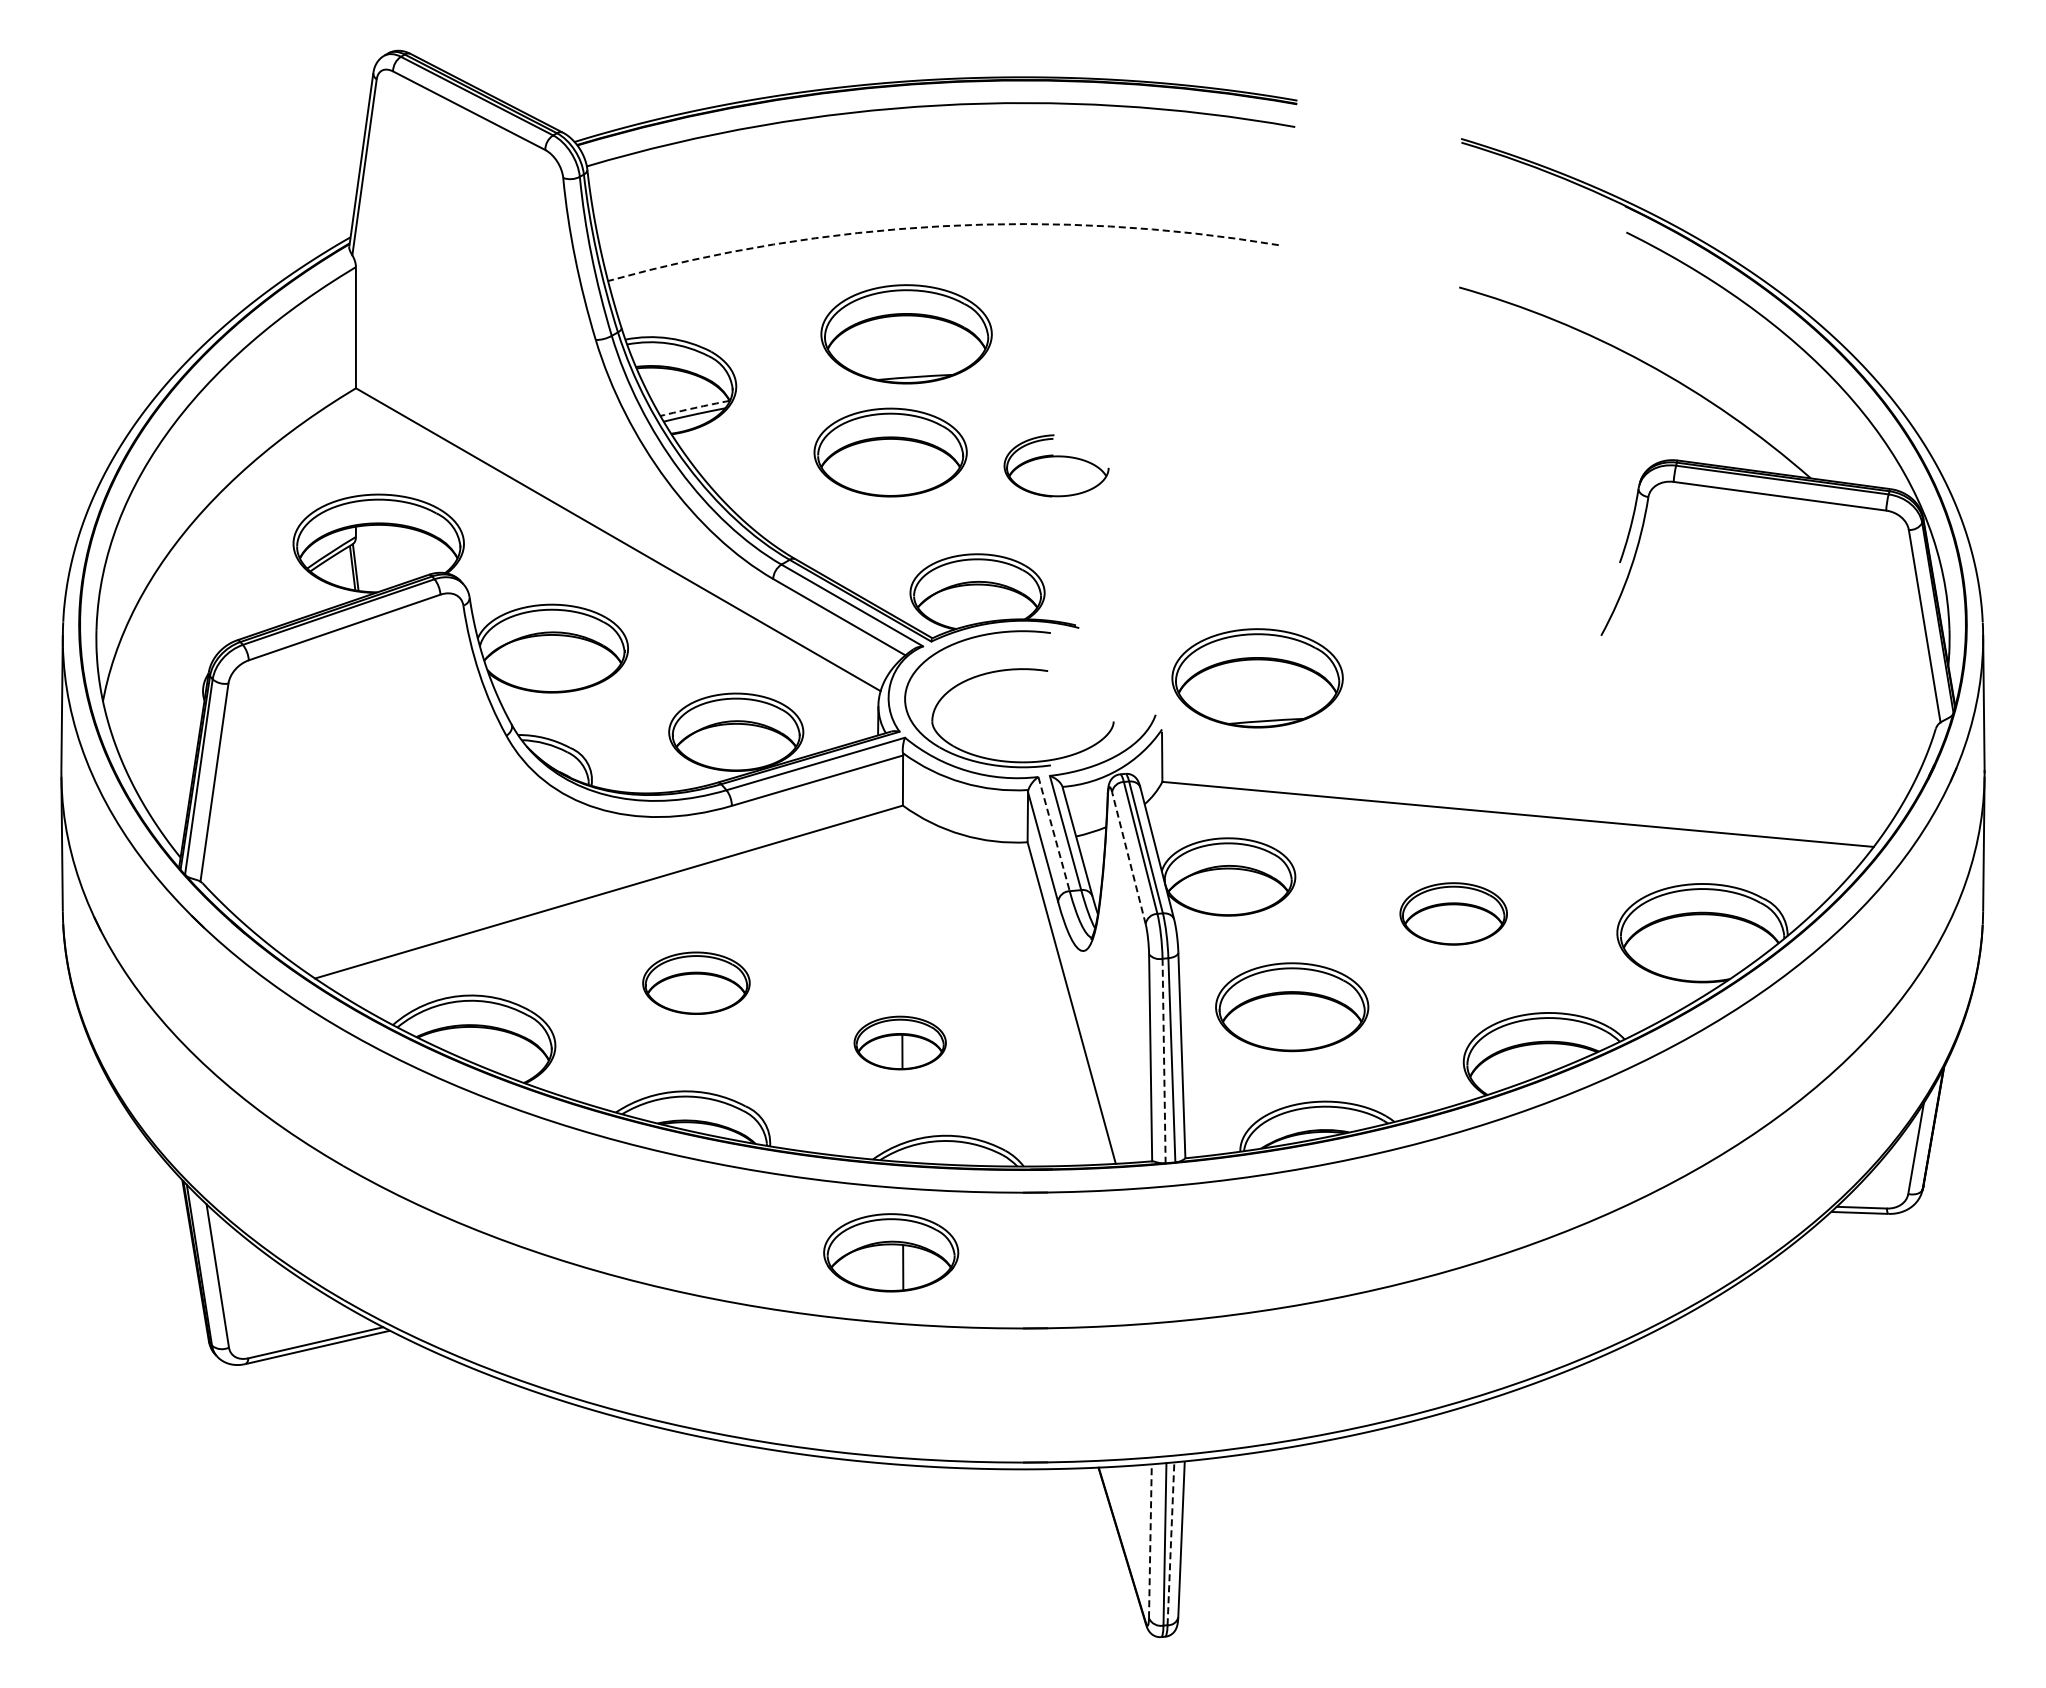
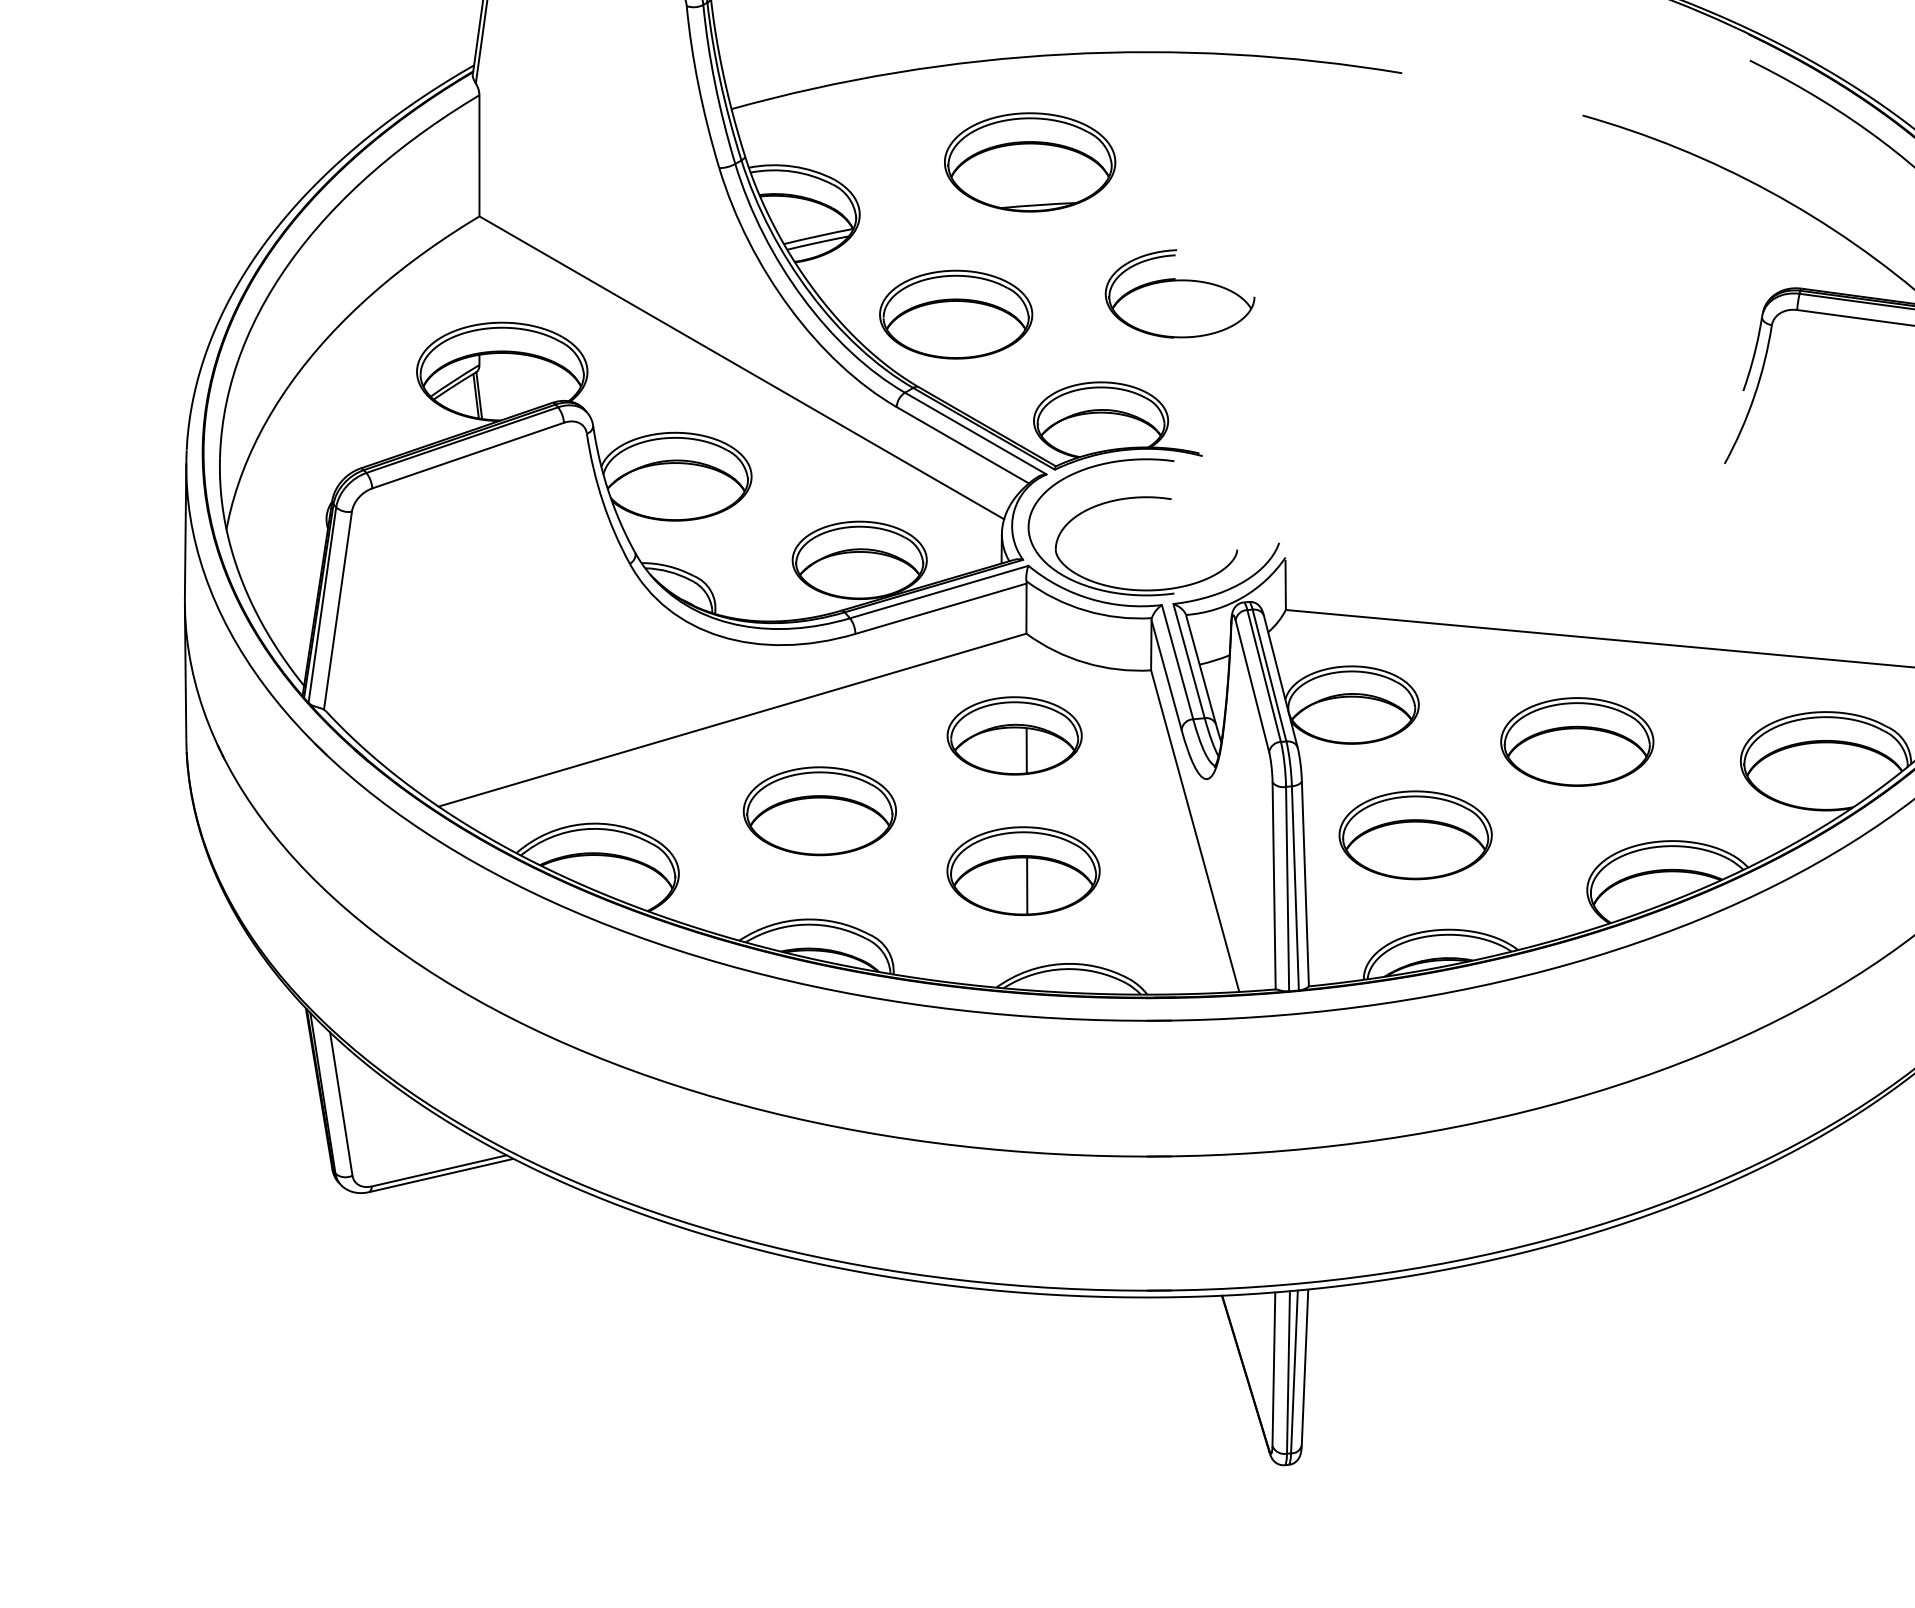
arc: (941, 226) -> (1065, 54), dashed -> solid
arc: (694, 408) -> (818, 236), dashed -> solid
part: (890, 452) -> (956, 314), moved
part: (1056, 465) -> (1180, 293), size x1.43
part: (1257, 678) -> (1381, 506), removed
line: (1054, 834) -> (1178, 662), dashed -> solid
line: (1128, 857) -> (1252, 685), dashed -> solid
part: (1453, 913) -> (1577, 741), size x1.43
part: (696, 983) -> (820, 811), size x1.43
part: (900, 1042) -> (1024, 870), size x1.67
line: (1164, 1061) -> (1288, 889), dashed -> solid
part: (891, 1252) -> (1015, 735), moved
line: (1150, 1541) -> (1274, 1369), dashed -> solid
line: (1170, 1543) -> (1294, 1371), dashed -> solid

